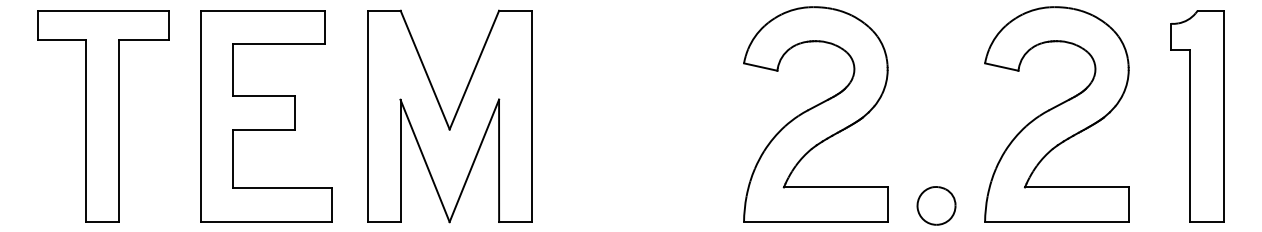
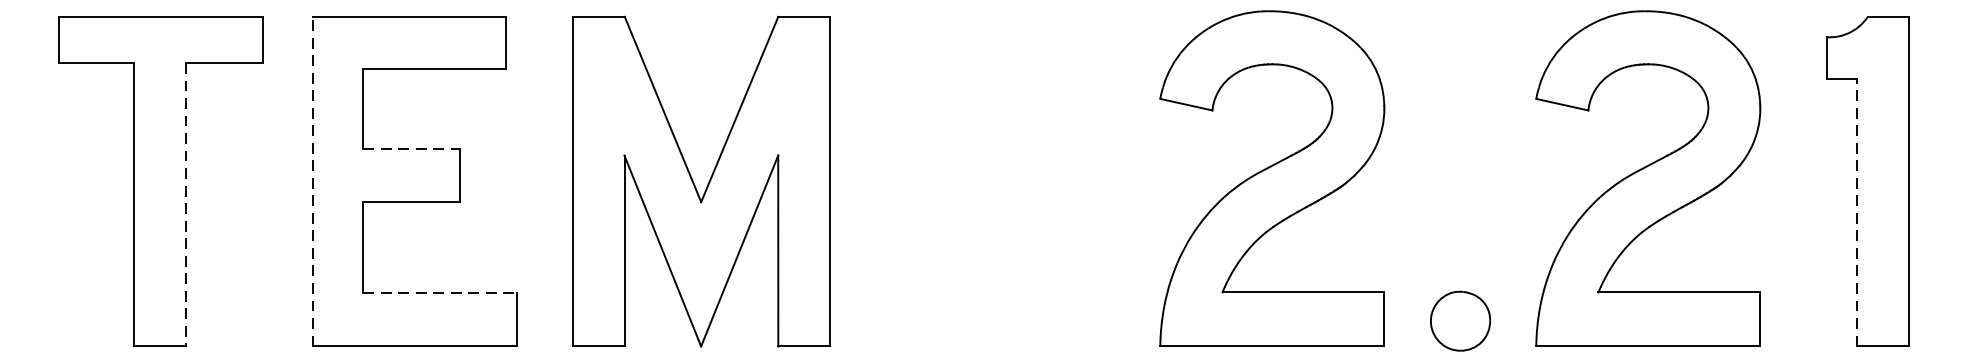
line: (264, 95) -> (412, 149), solid -> dashed
line: (200, 116) -> (312, 181), solid -> dashed
line: (119, 131) -> (186, 205), solid -> dashed
line: (1190, 136) -> (1856, 212), solid -> dashed
line: (282, 187) -> (440, 292), solid -> dashed

